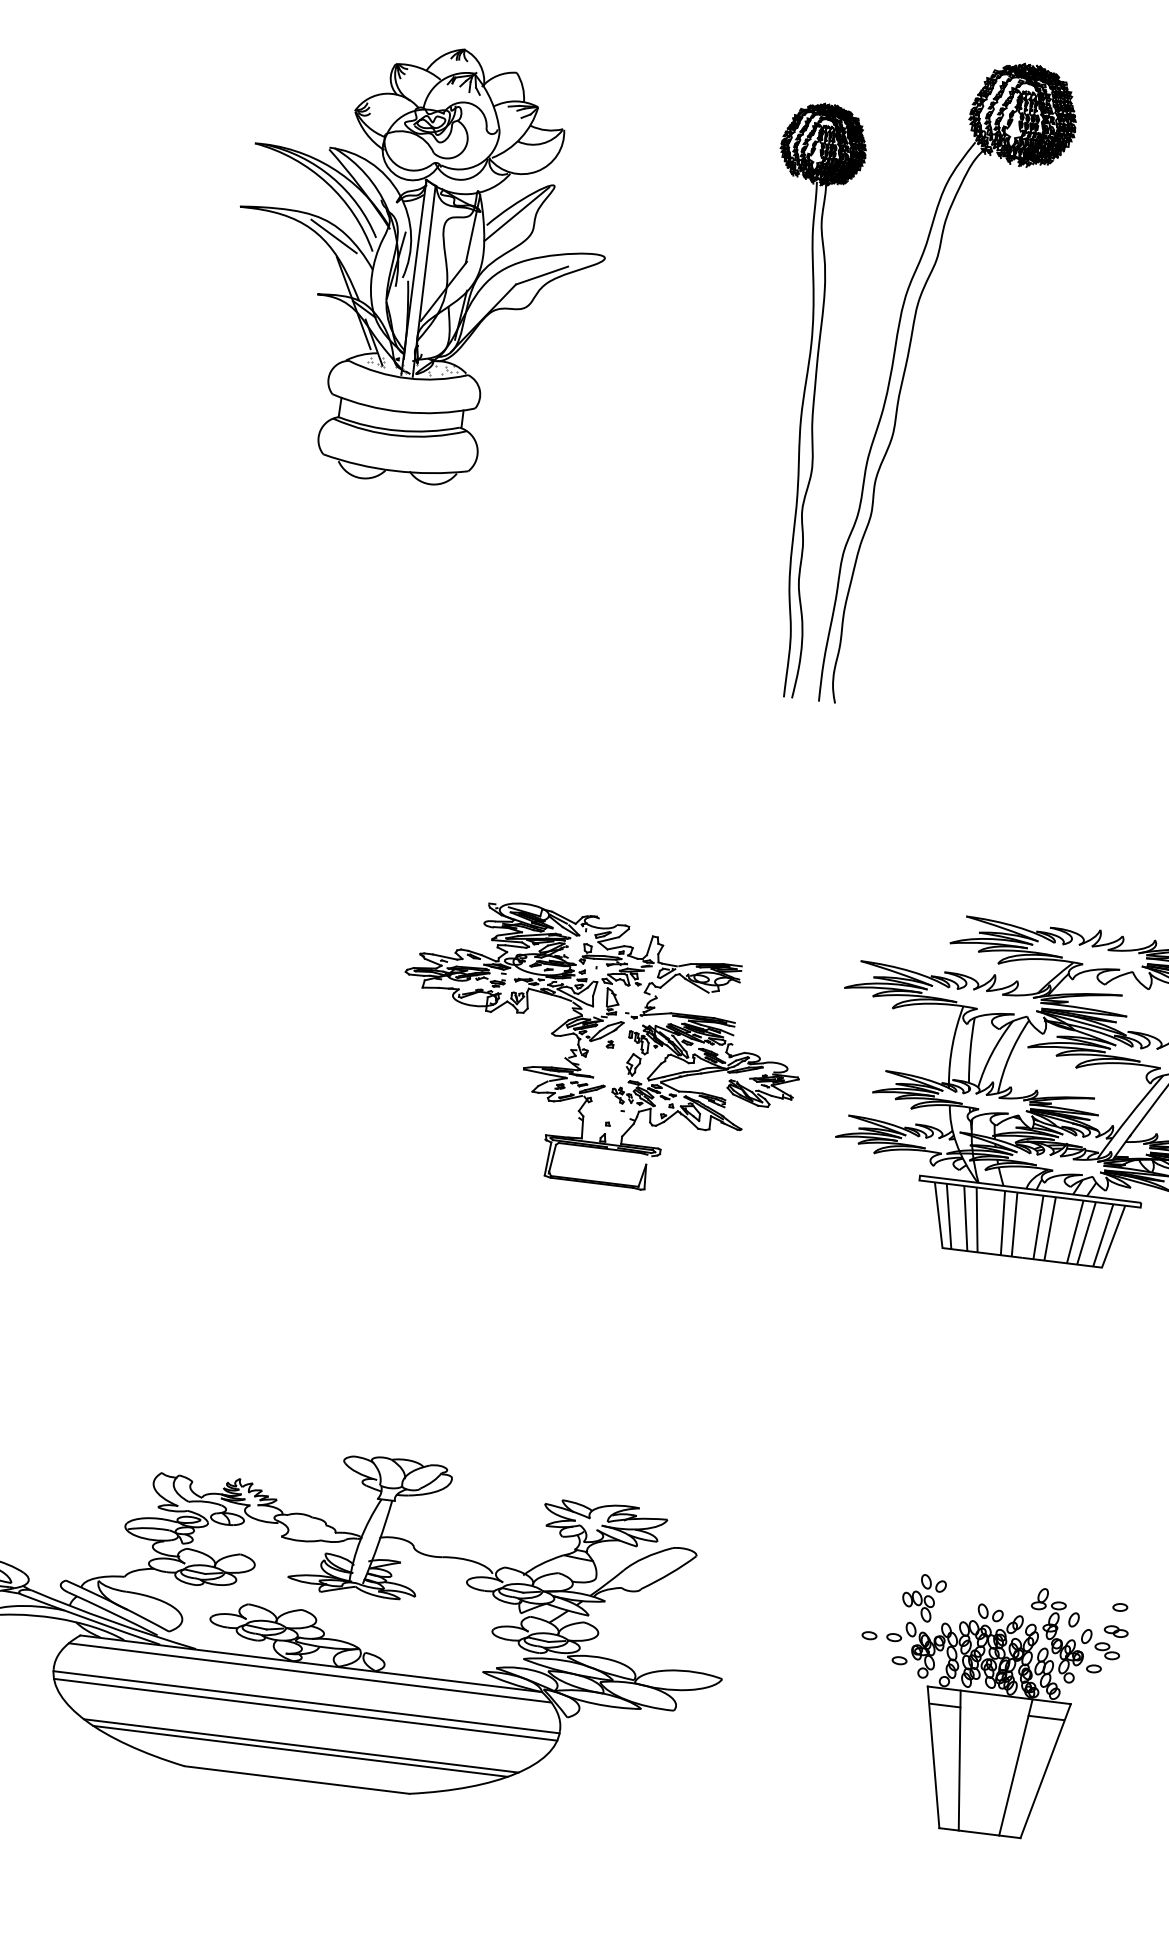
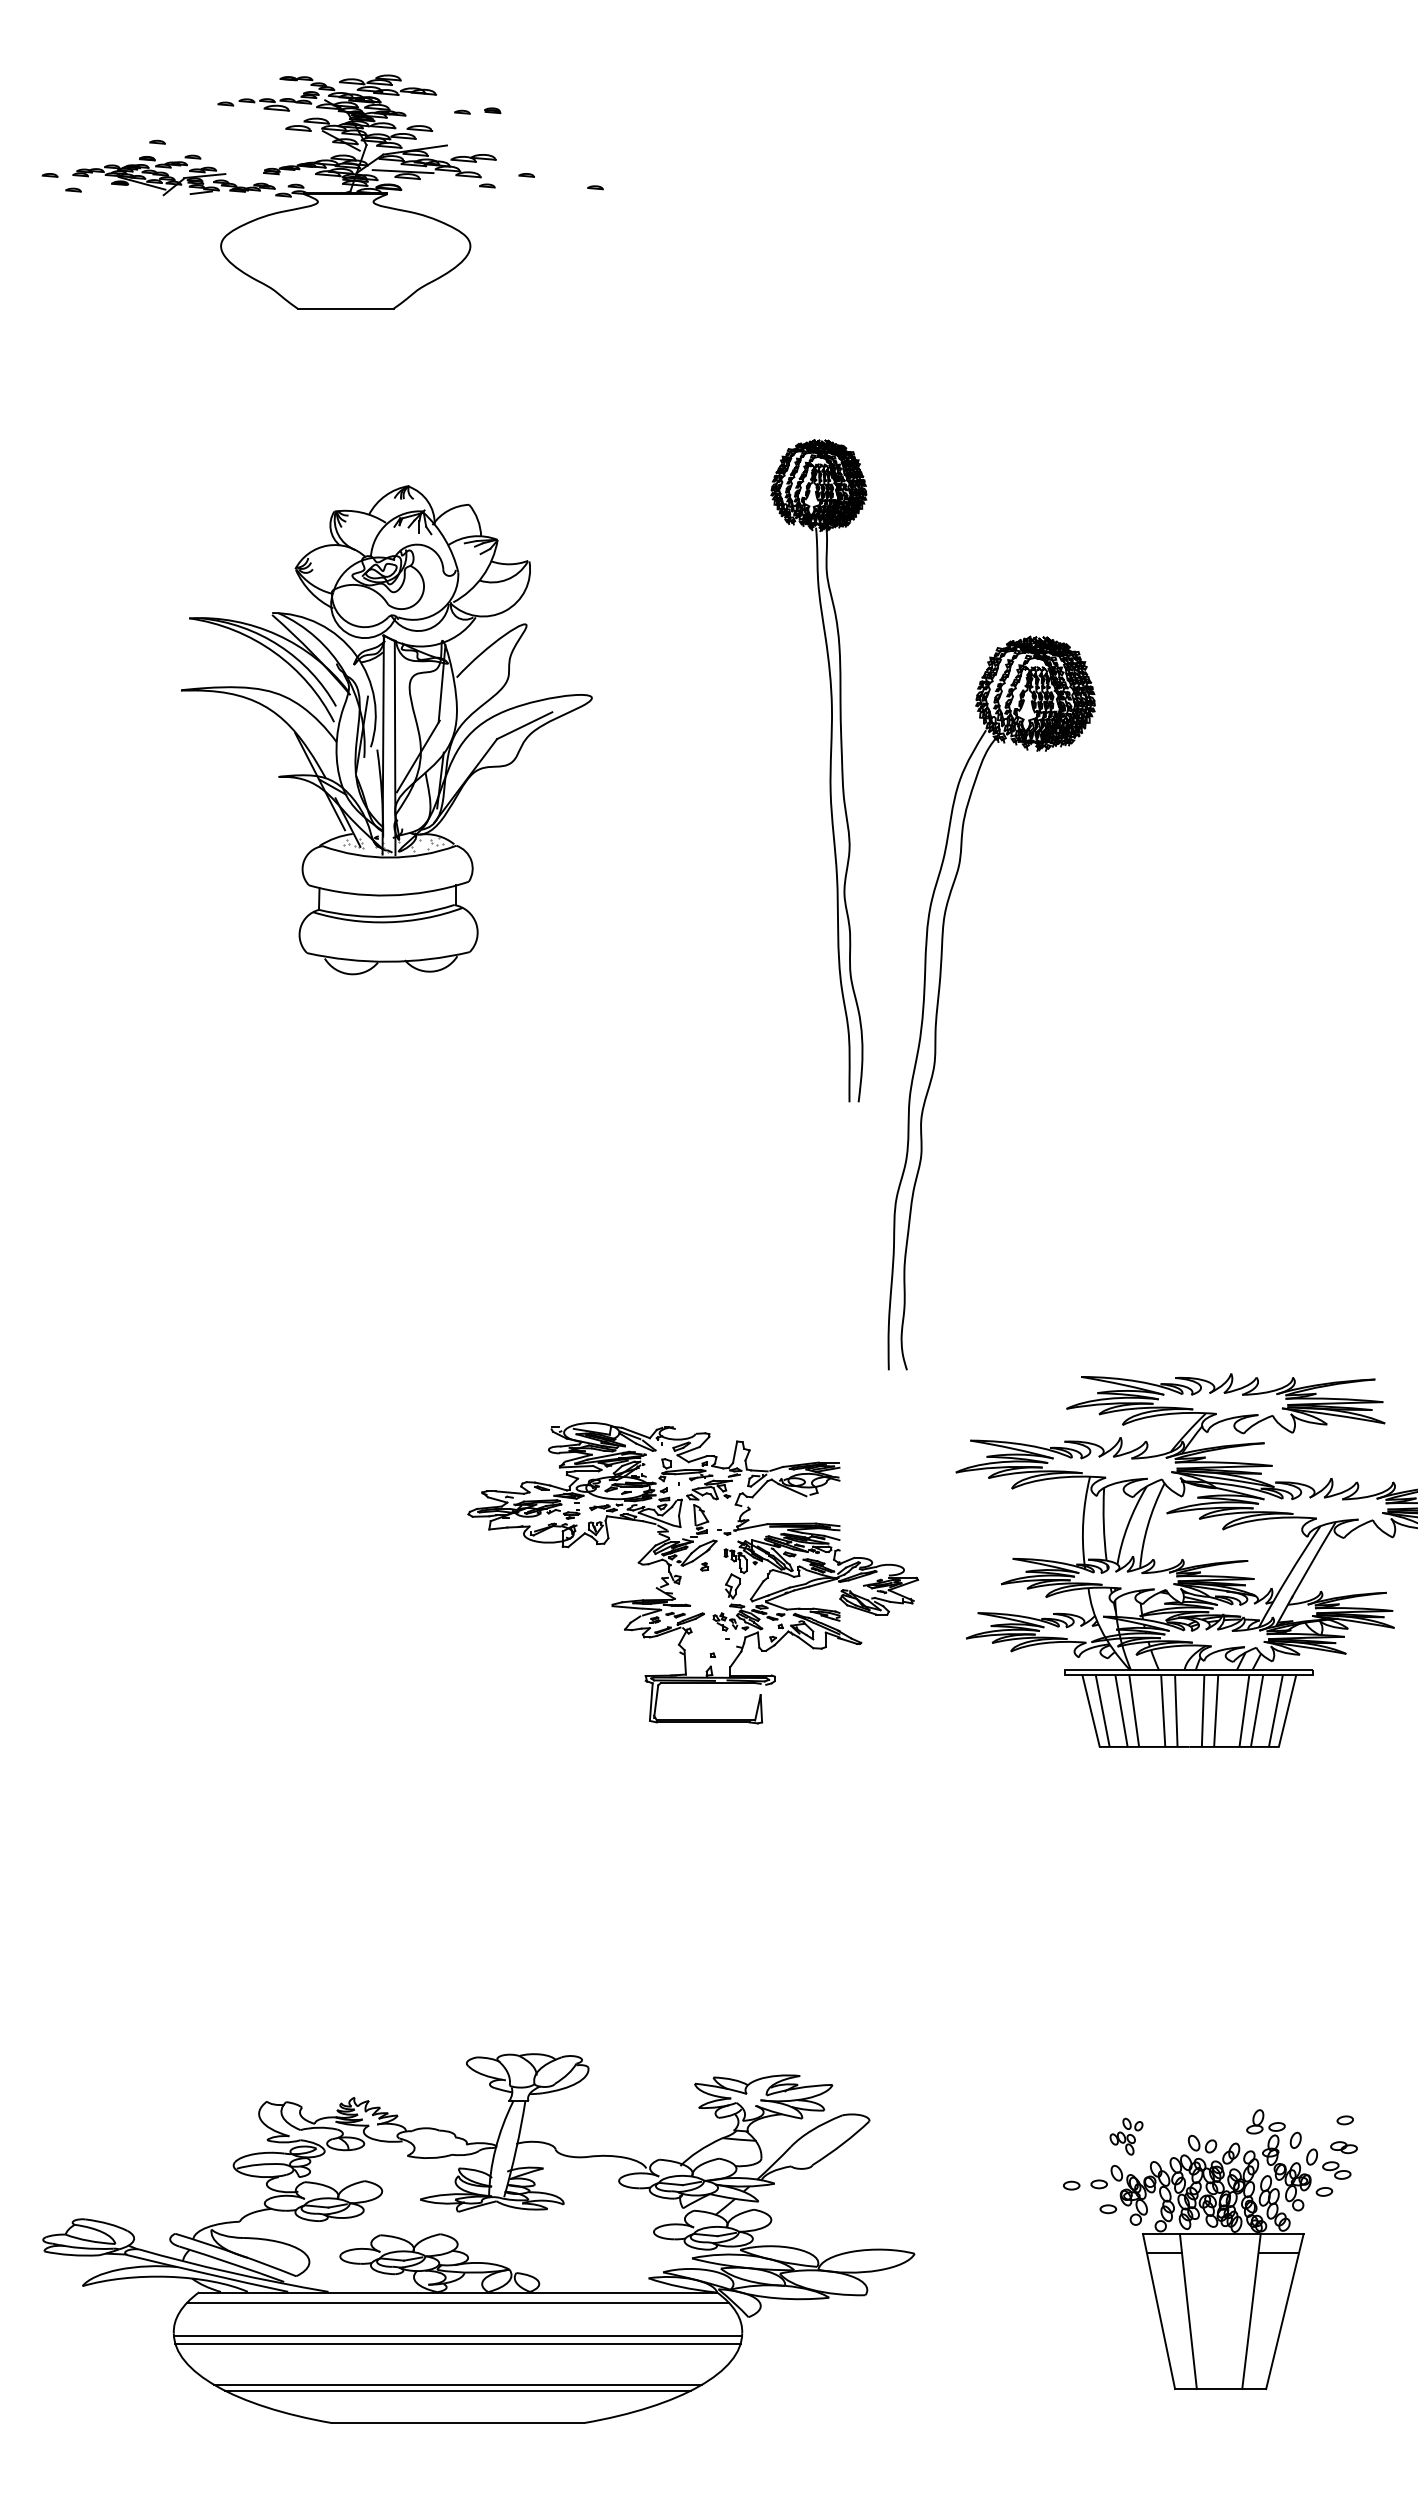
line: (516, 214) -> (488, 661), removed
line: (334, 236) -> (289, 710), removed
part: (904, 376) -> (939, 998), moved
part: (802, 399) -> (829, 770), moved
part: (923, 1597) -> (1126, 2136), size x0.7

